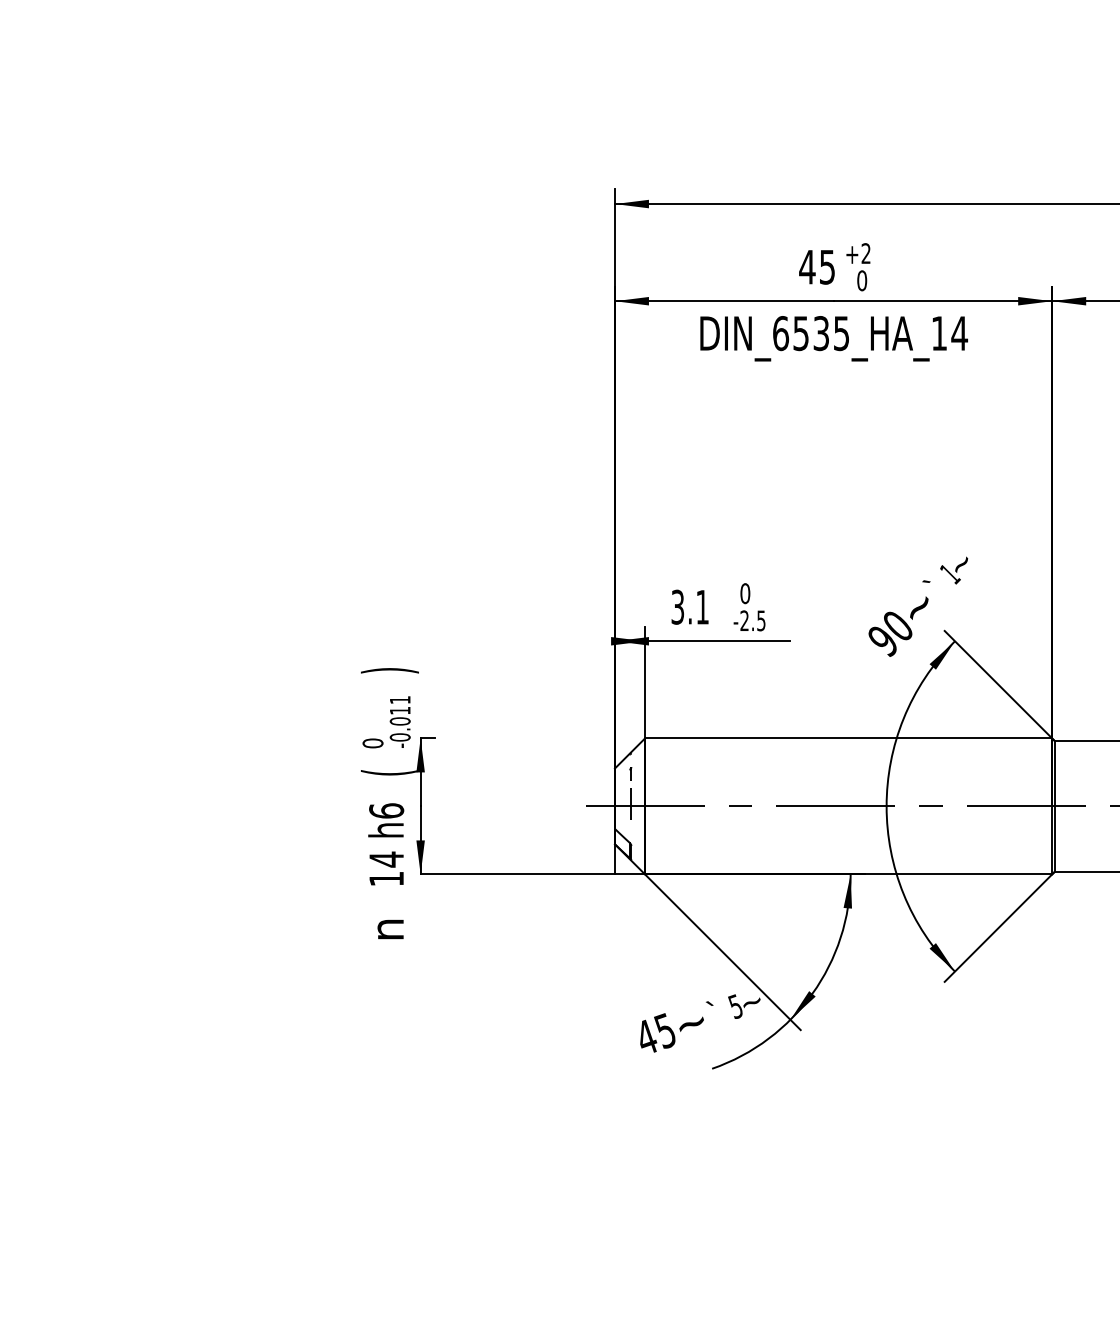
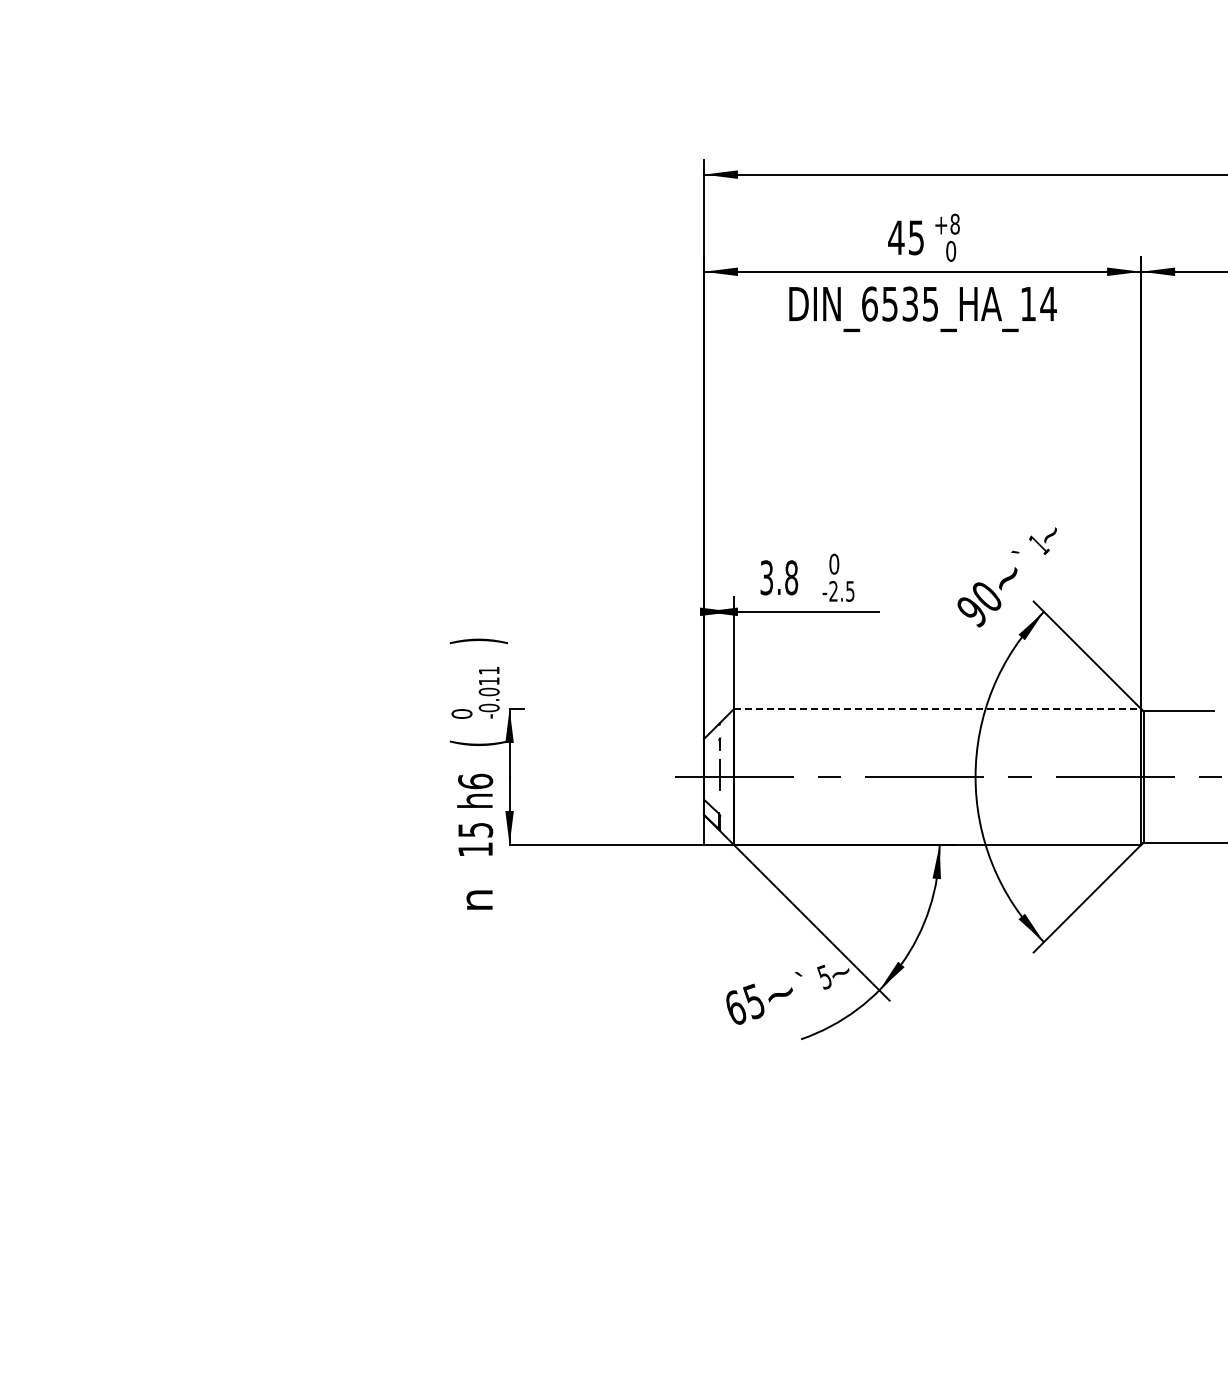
text: (865, 252) -> (954, 223), +2 -> +8
text: (702, 606) -> (791, 577), 3.1 -> 3.8
line: (848, 737) -> (937, 708), solid -> dashed
text: (386, 859) -> (475, 830), 14 -> 15
text: (647, 1036) -> (736, 1007), 45 -> 65

